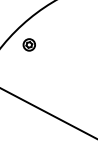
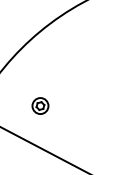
part: (28, 44) -> (39, 105), moved

